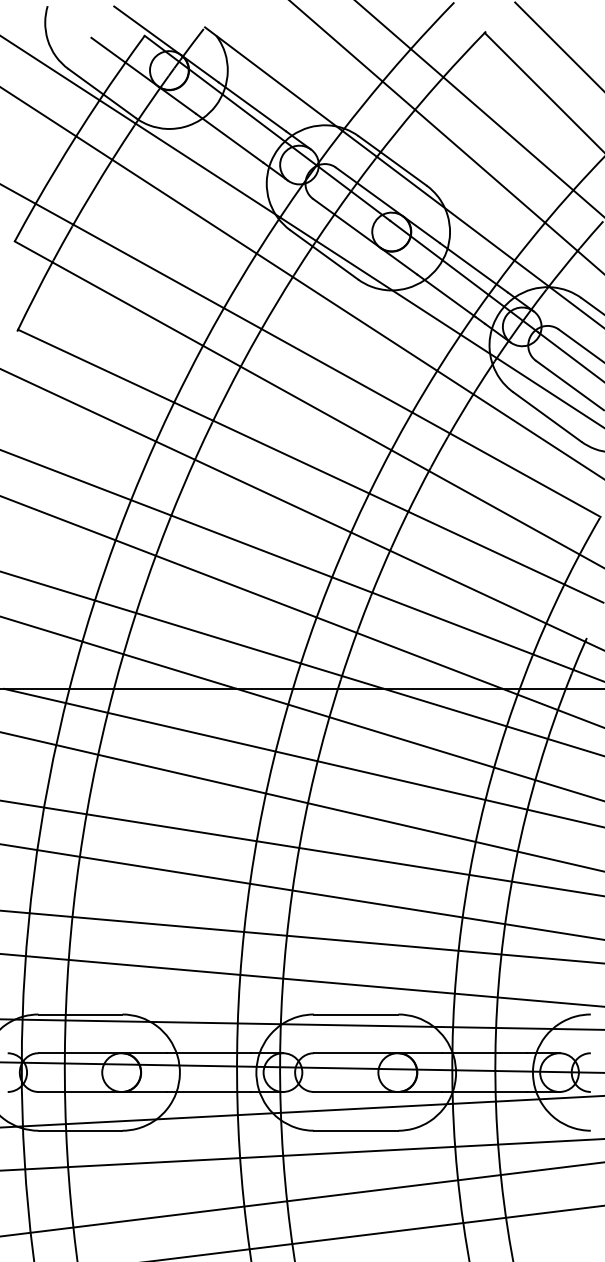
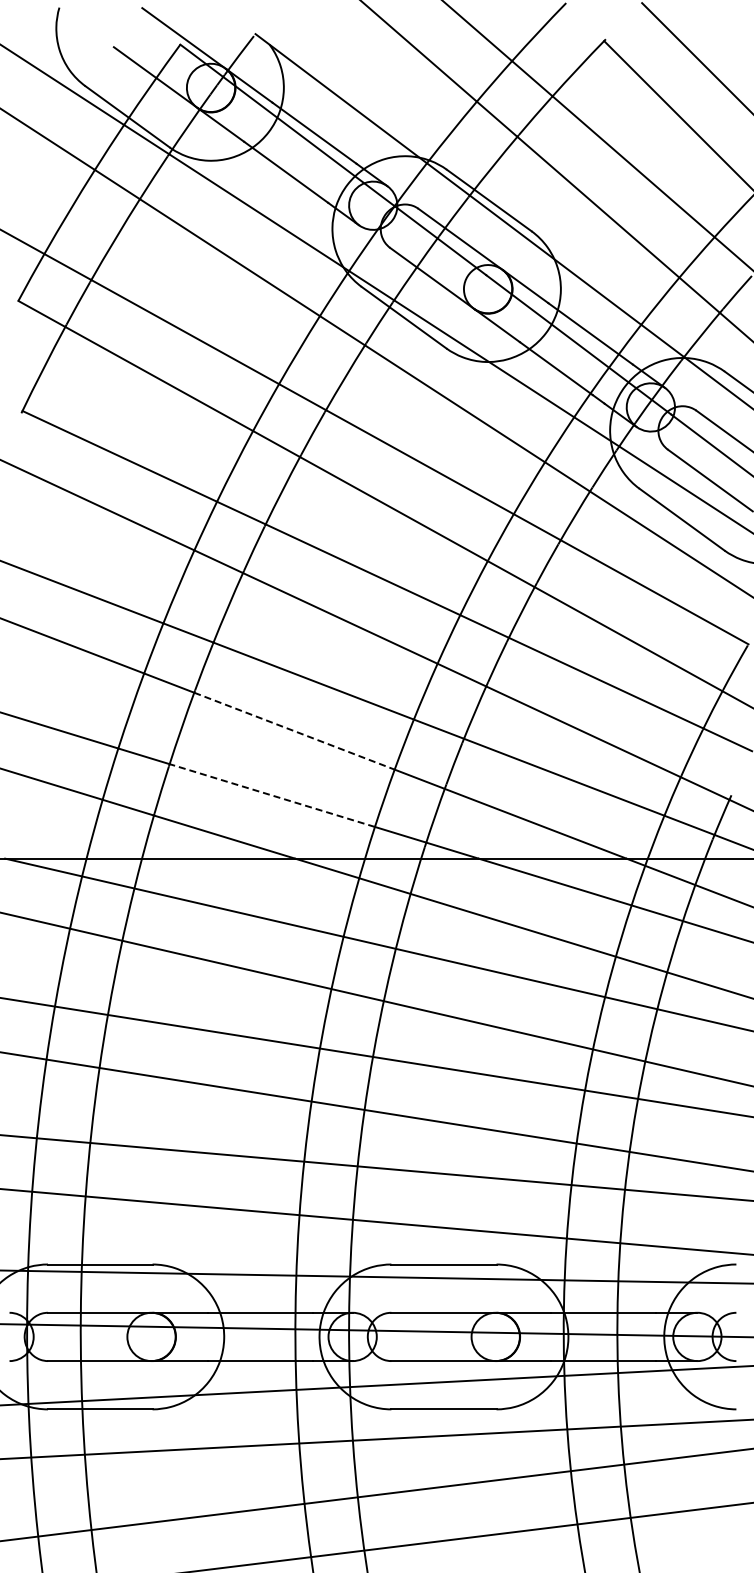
line: (236, 586) -> (294, 731), solid -> dashed
line: (217, 638) -> (271, 795), solid -> dashed

